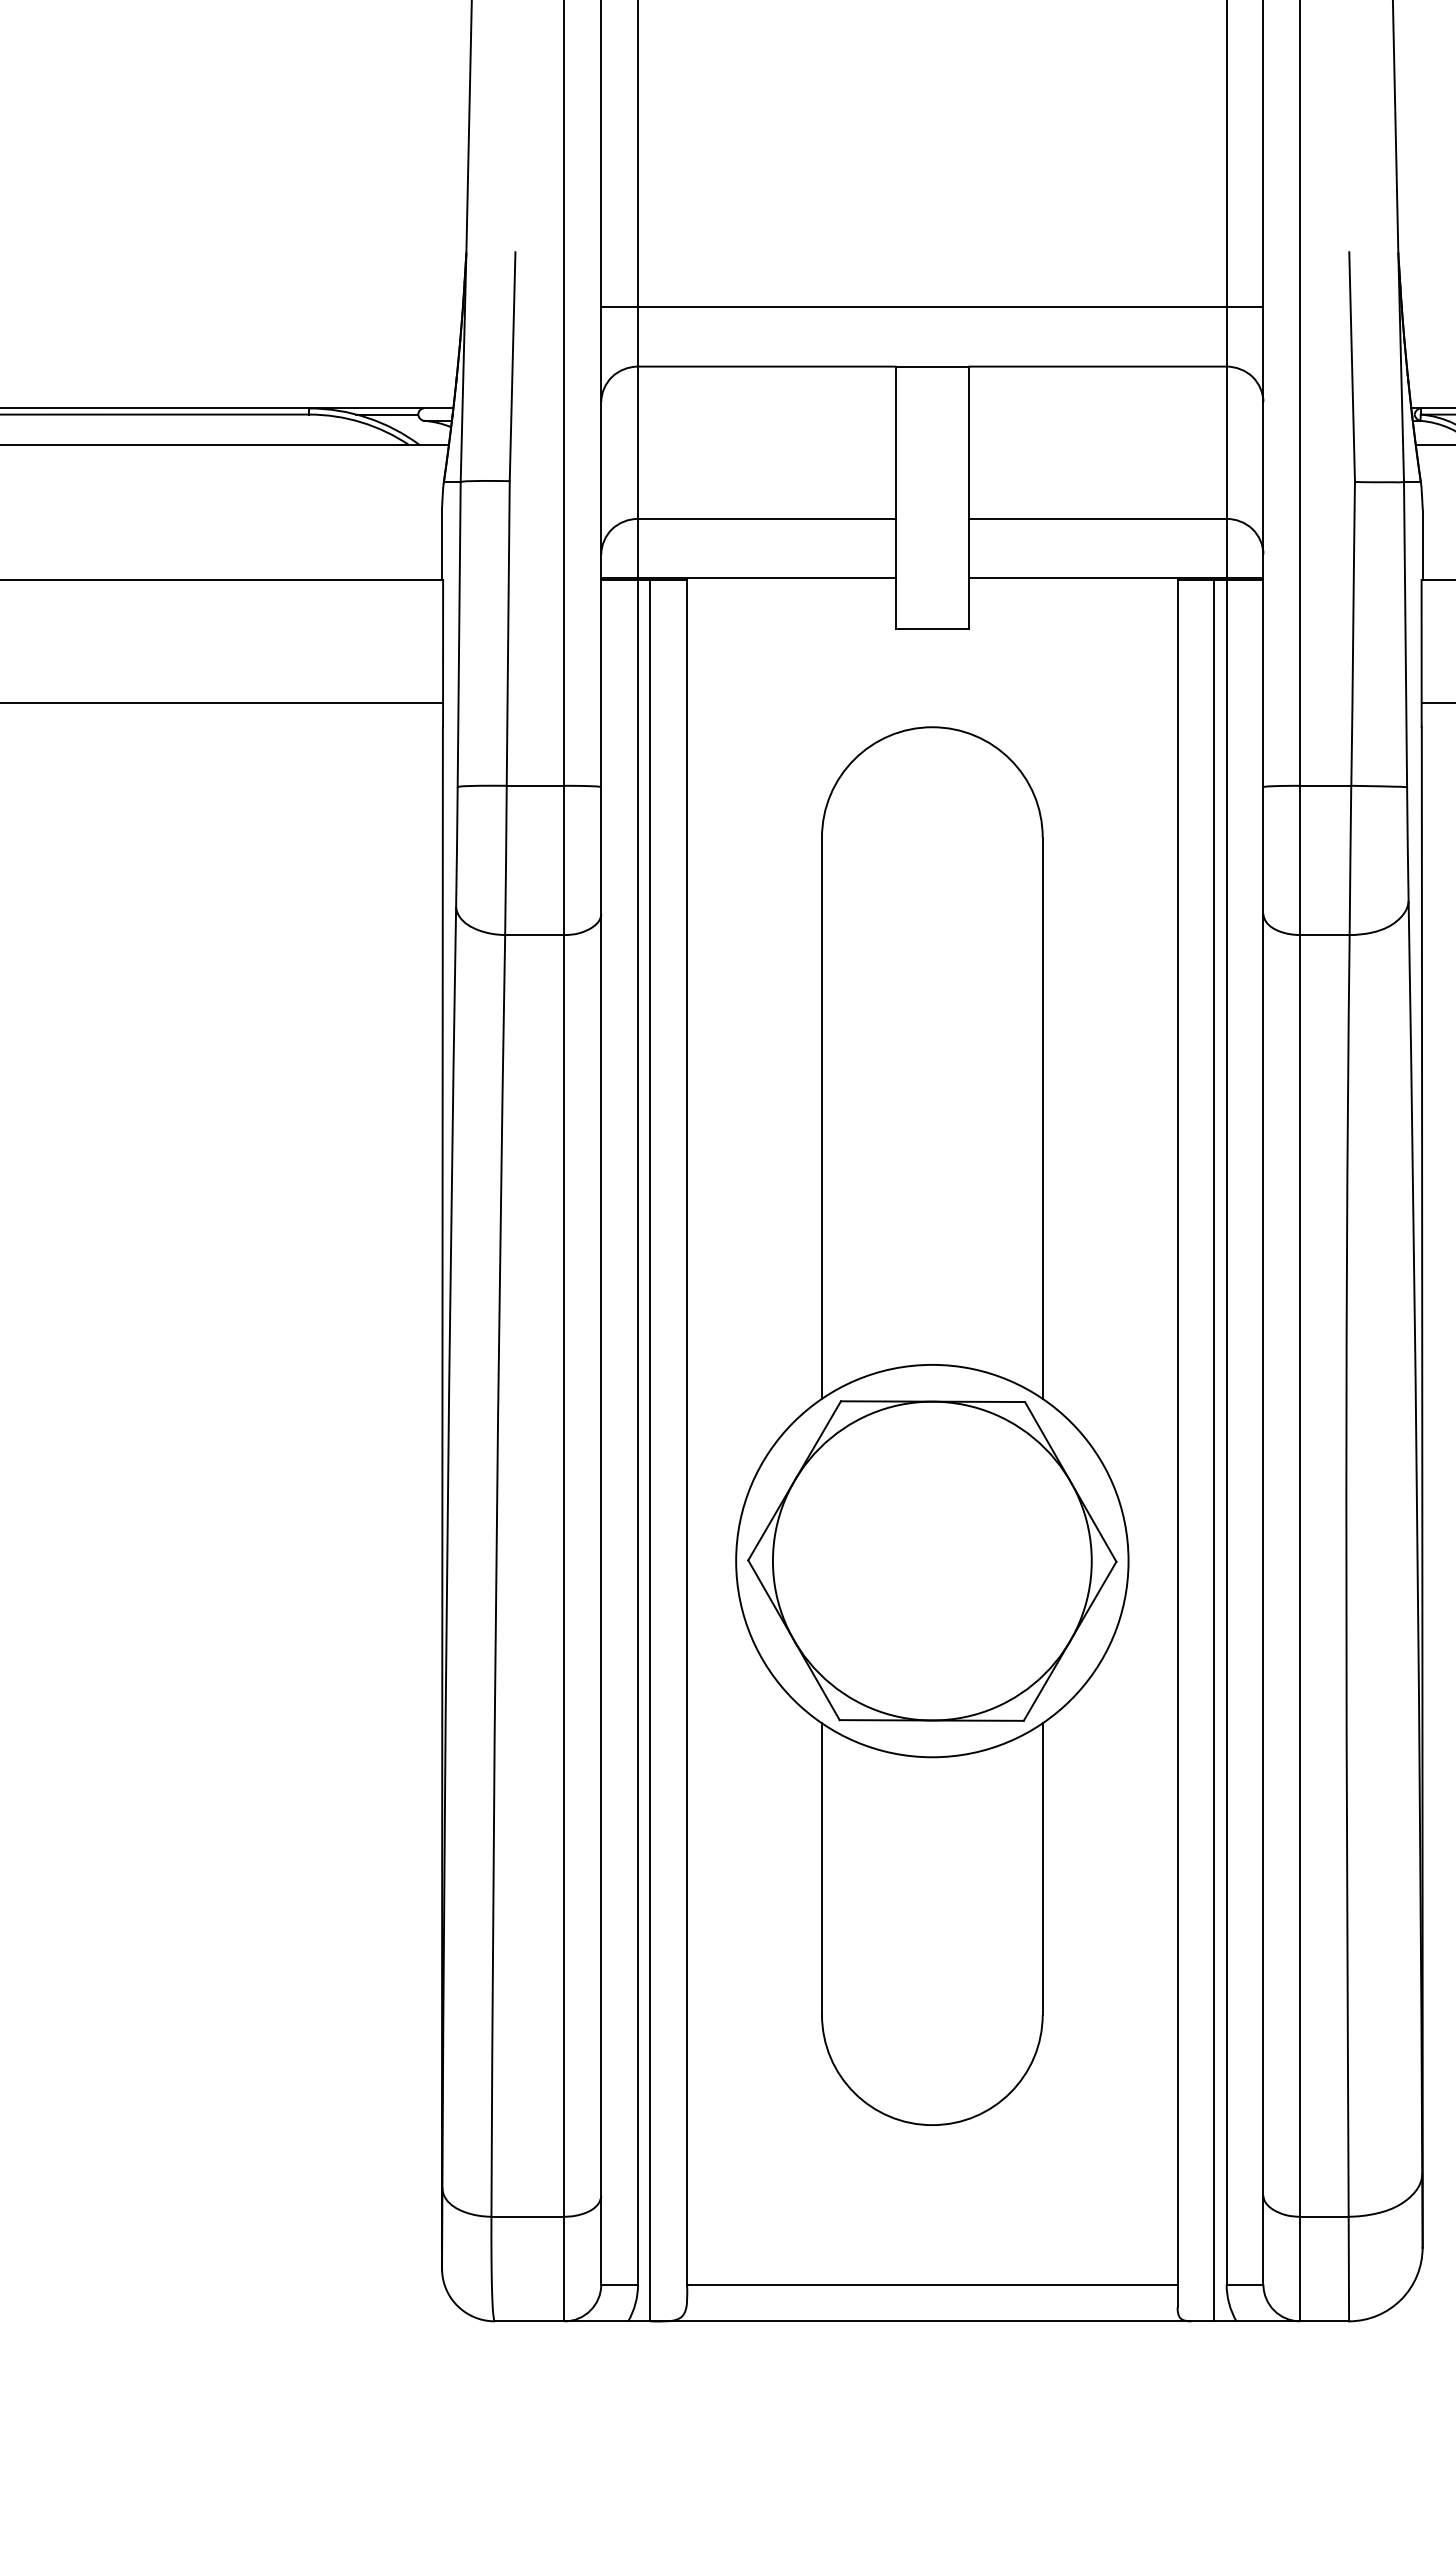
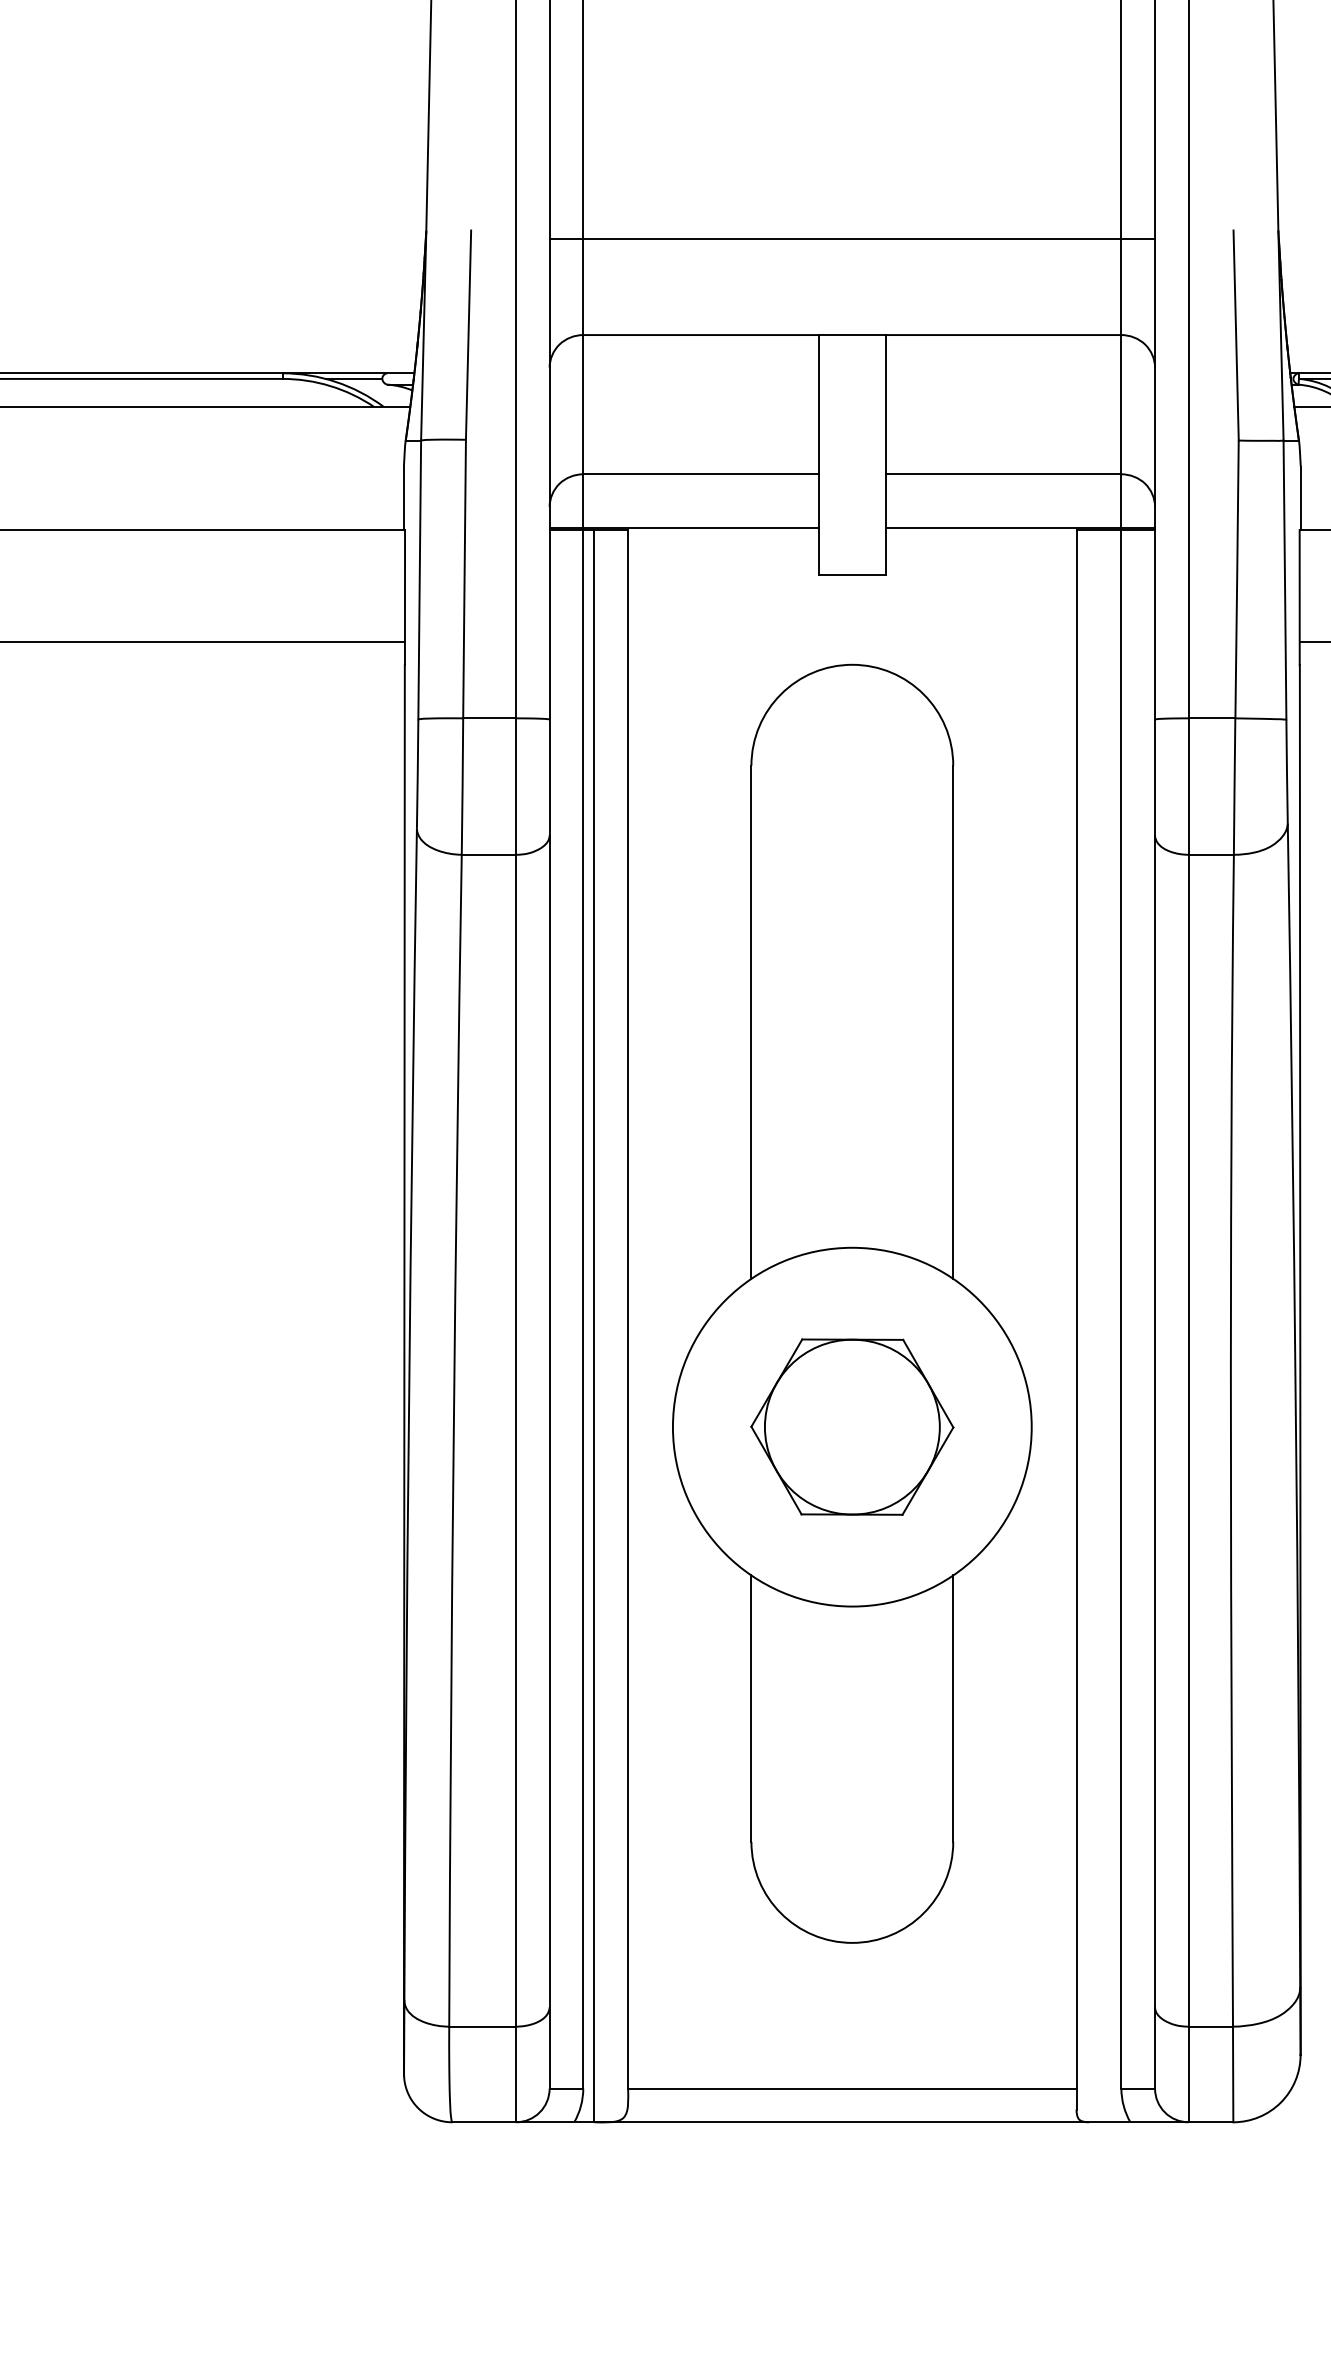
line: (932, 307) -> (852, 238), moved
line: (1214, 1450) -> (1110, 1326), removed
part: (932, 1560) -> (852, 1426), size x0.6

